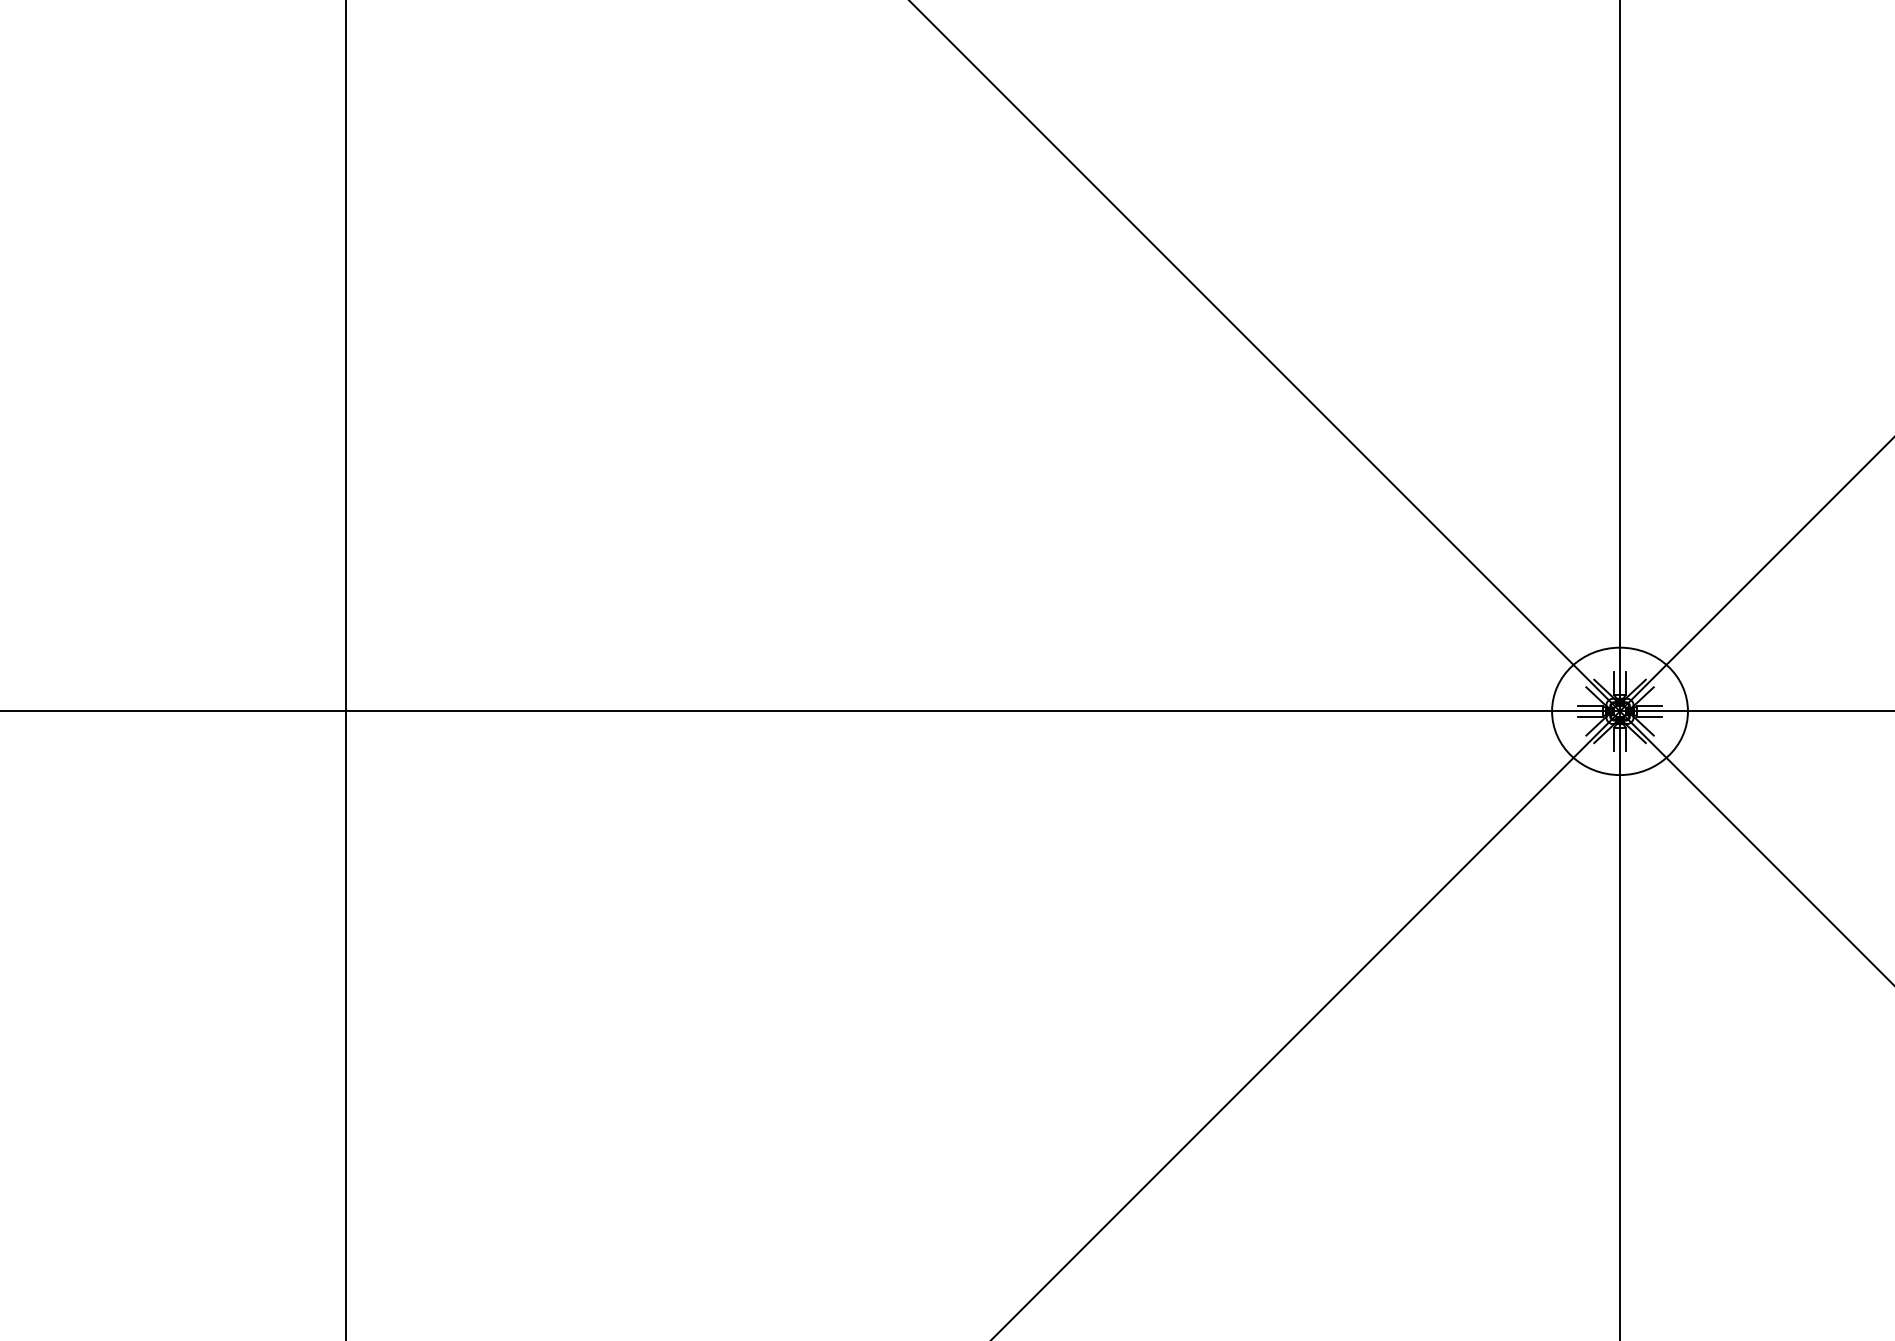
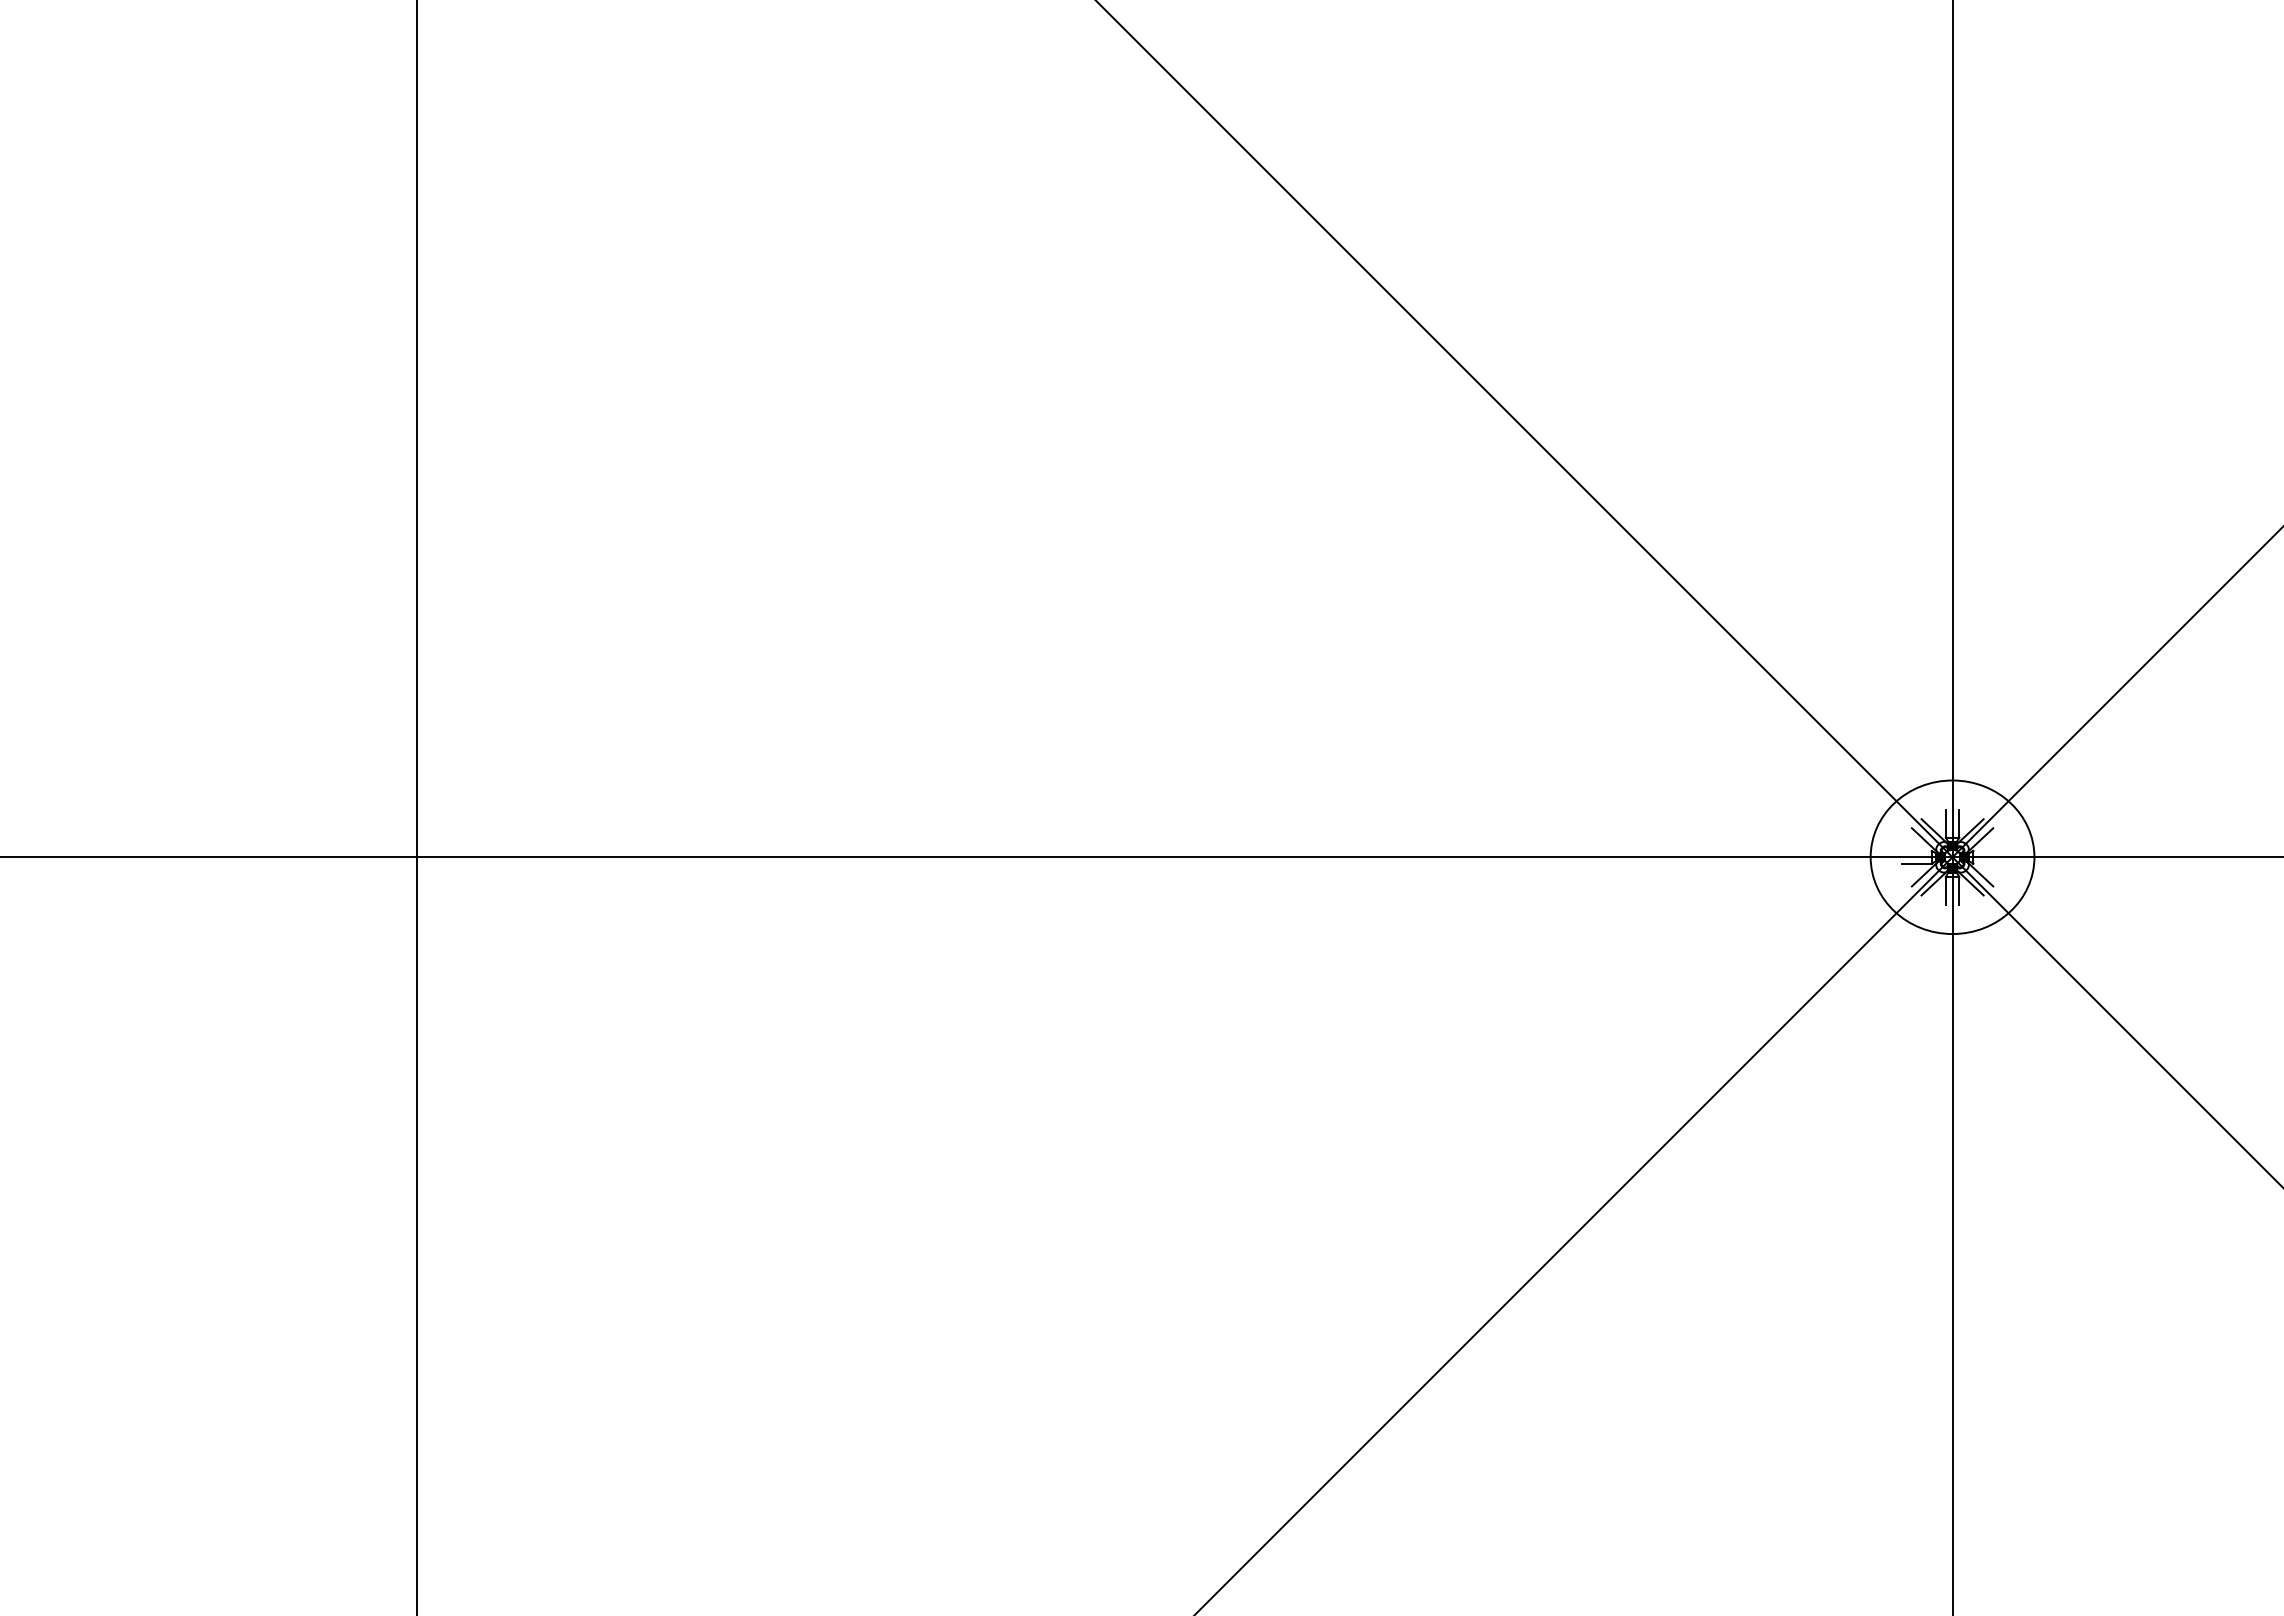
line: (1590, 705) -> (1916, 850), removed
line: (1649, 705) -> (1988, 850), removed
line: (1649, 716) -> (1988, 863), removed

